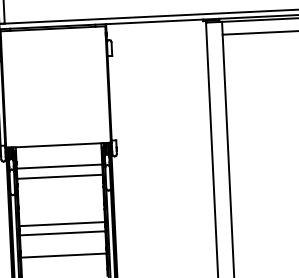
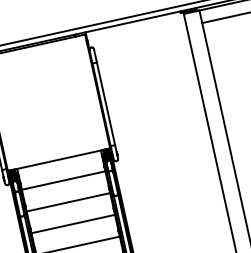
line: (114, 97) -> (106, 103), added
line: (59, 176) -> (68, 201), moved
line: (62, 224) -> (73, 224), moved

